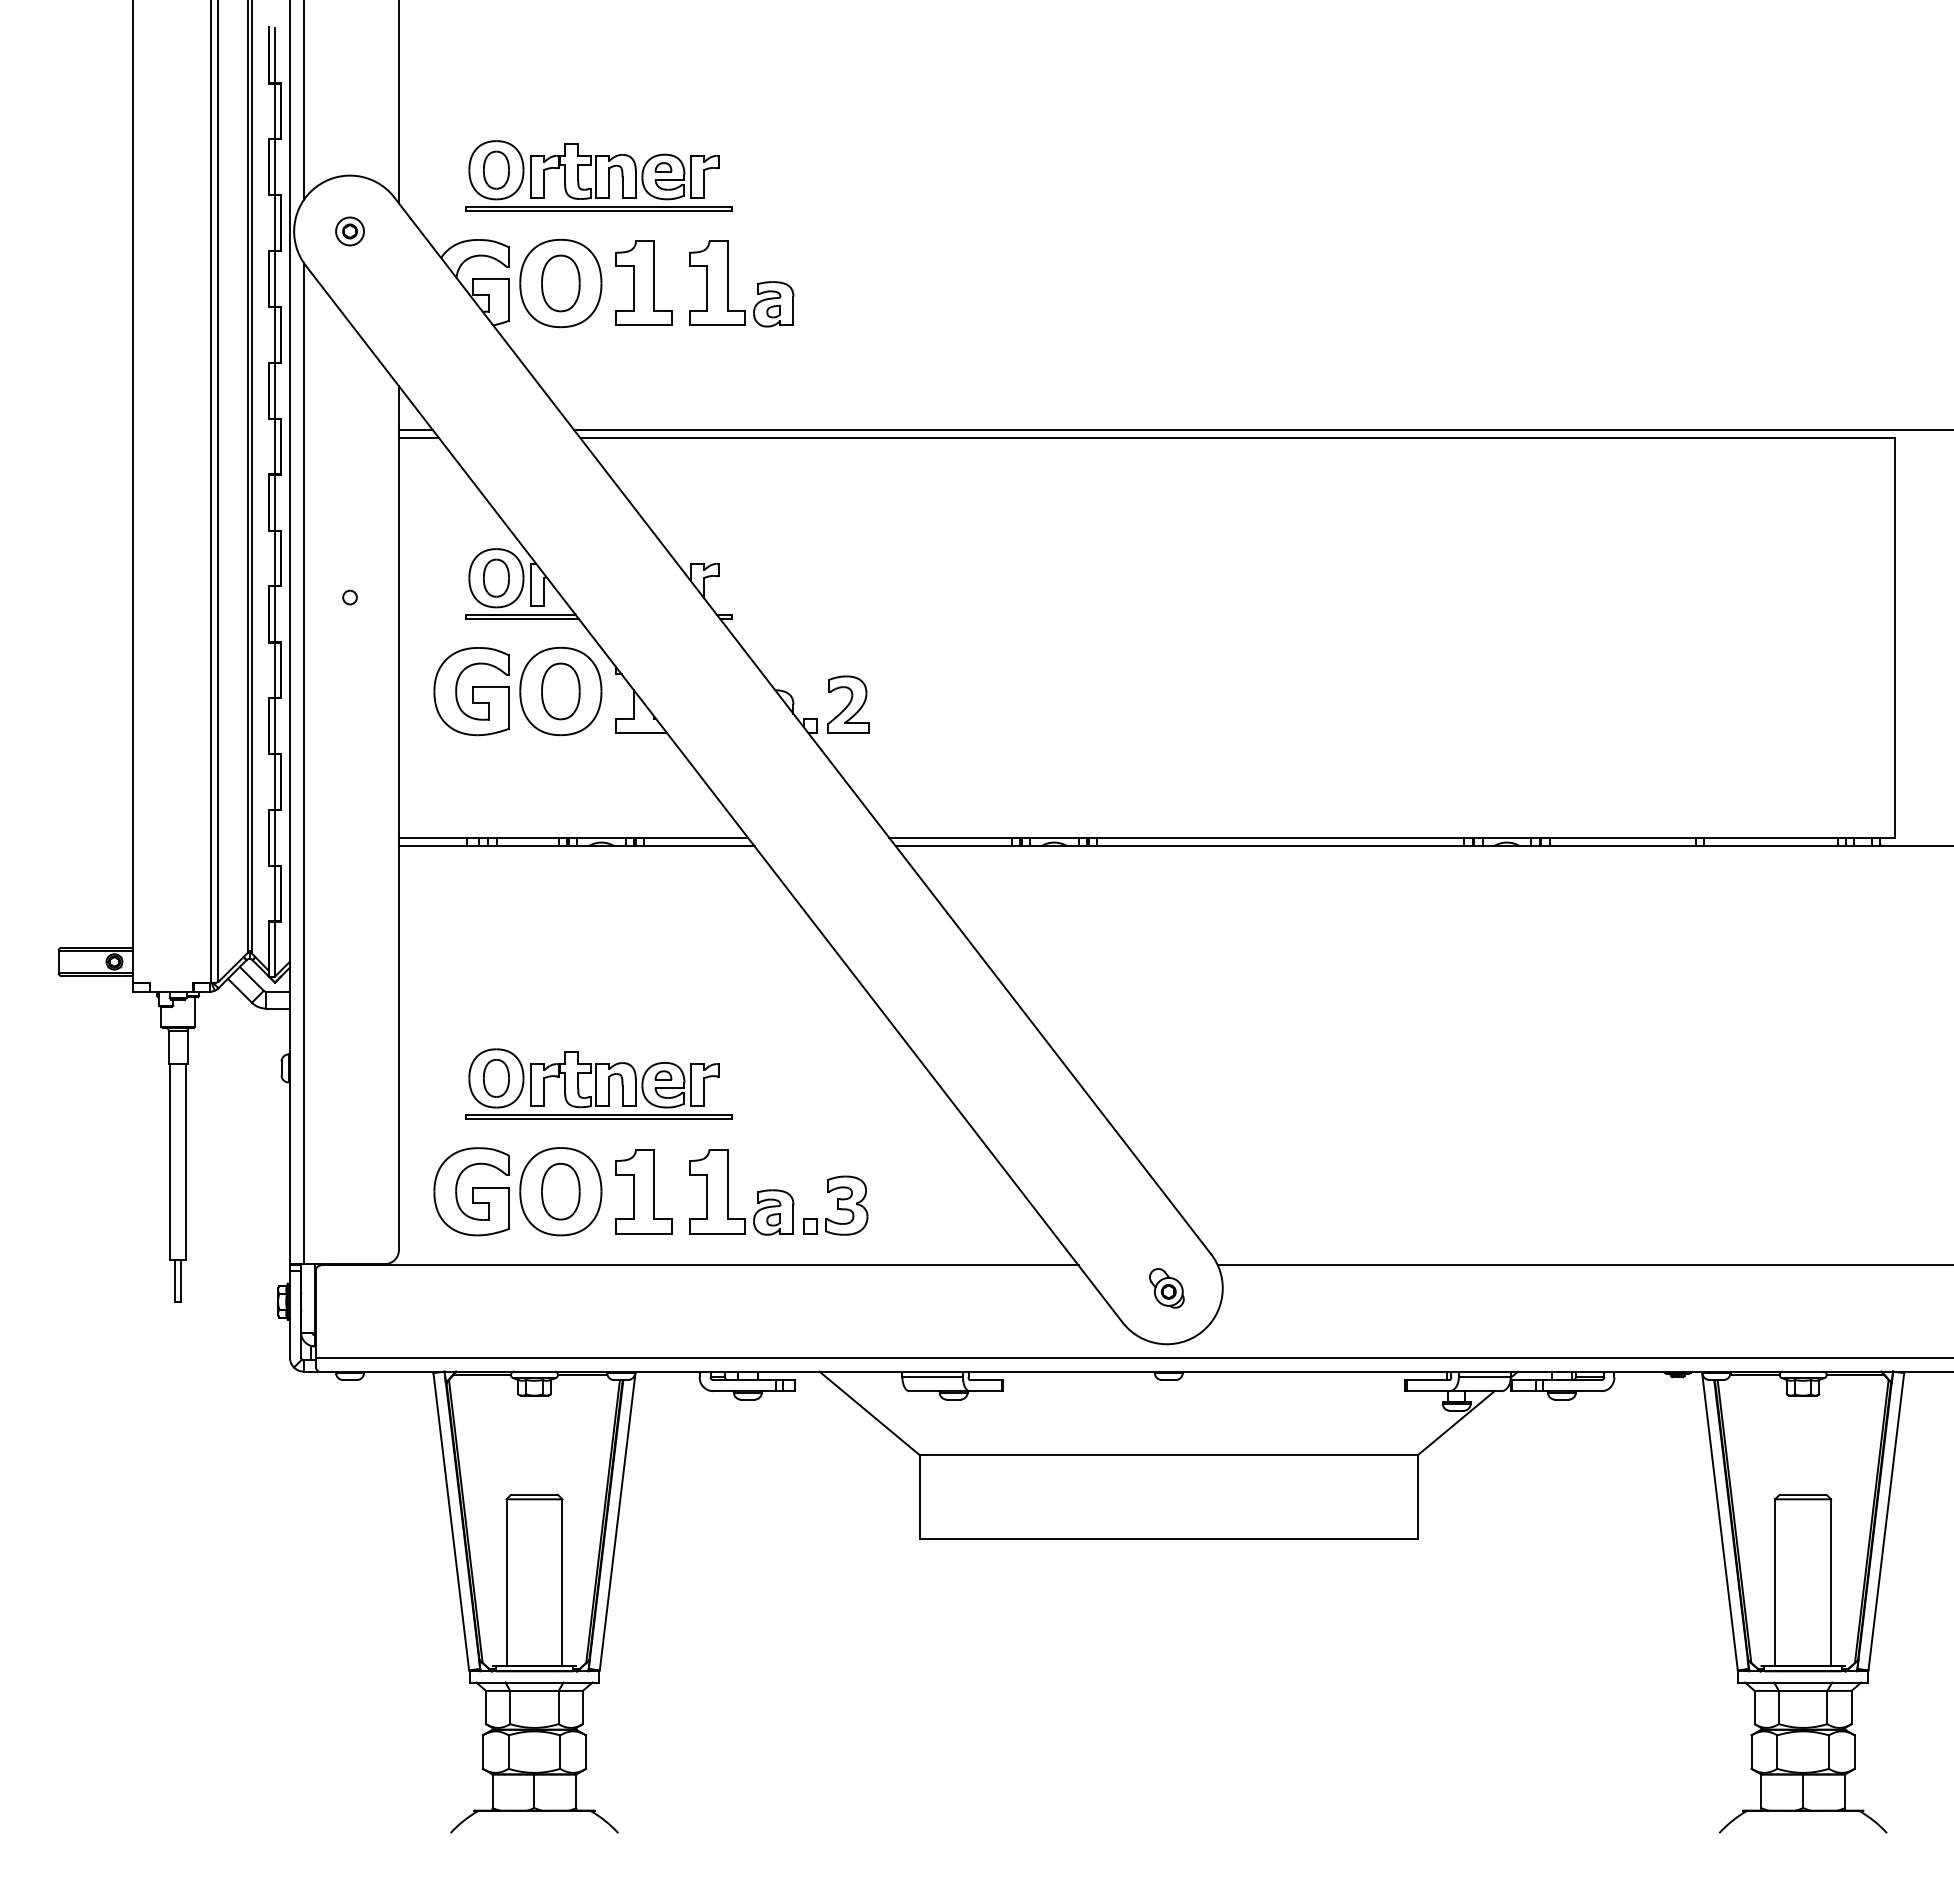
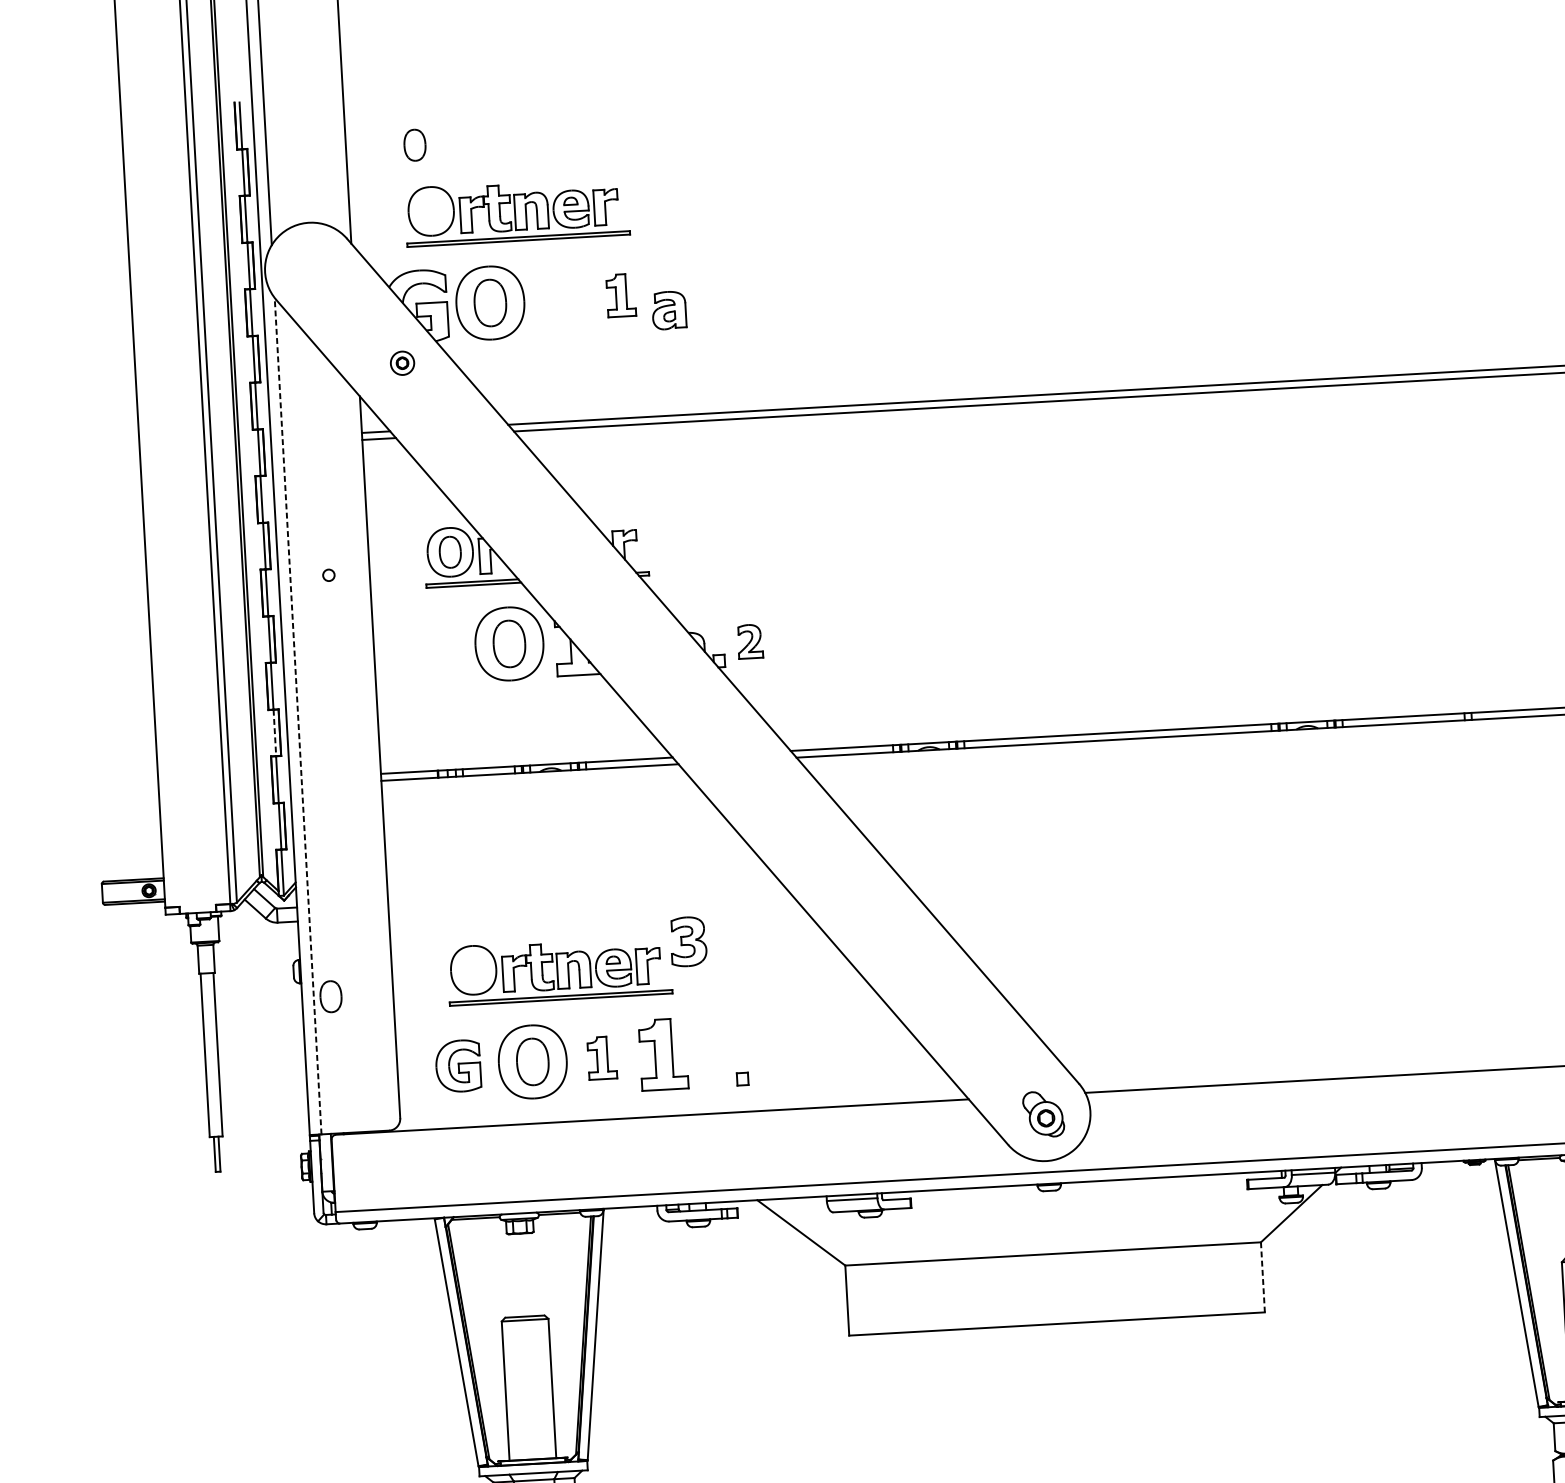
part: (496, 169) -> (415, 144), moved
part: (349, 231) -> (402, 363), moved
part: (643, 282) -> (559, 298), removed
part: (717, 282) -> (621, 294), size x0.6
part: (471, 691) -> (434, 648), removed
part: (848, 704) -> (750, 641), size x0.7
line: (303, 763) -> (297, 716), solid -> dashed
line: (275, 782) -> (275, 733), solid -> dashed
part: (496, 1078) -> (331, 996), moved
part: (471, 1191) -> (458, 1065), size x0.7
part: (643, 1191) -> (601, 1057), size x0.6
part: (846, 1205) -> (688, 941), moved
part: (773, 1212) -> (711, 1069), removed
part: (1166, 1288) -> (1043, 1114), size x1.4
line: (1417, 1497) -> (1262, 1277), solid -> dashed

